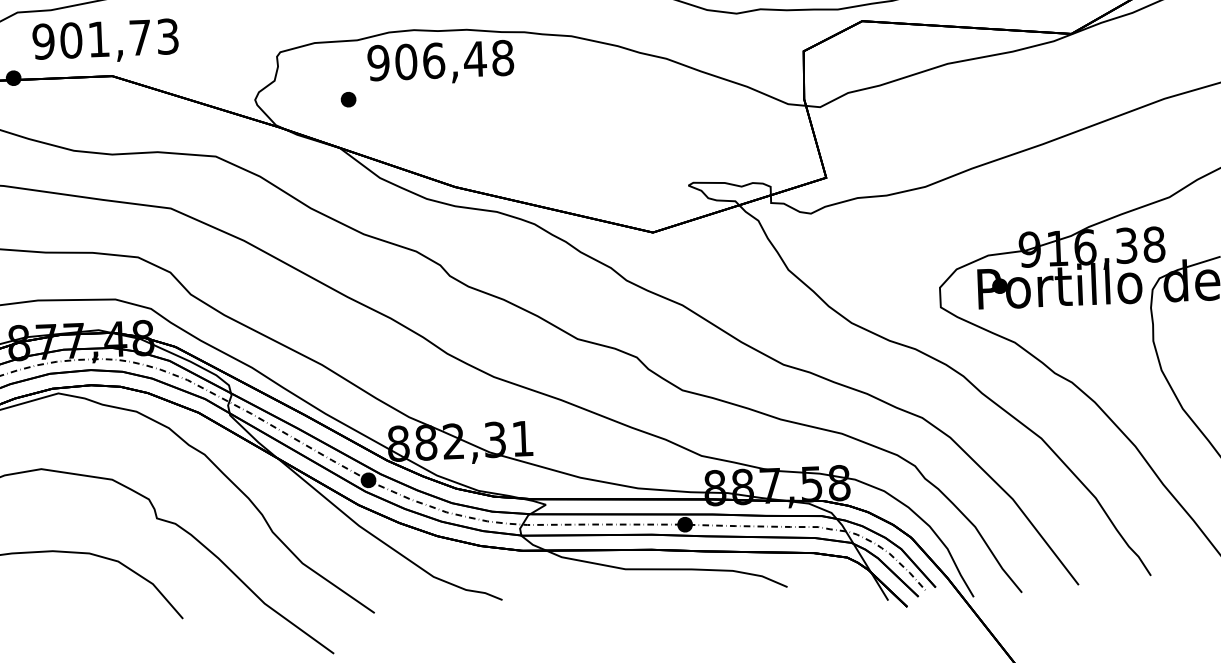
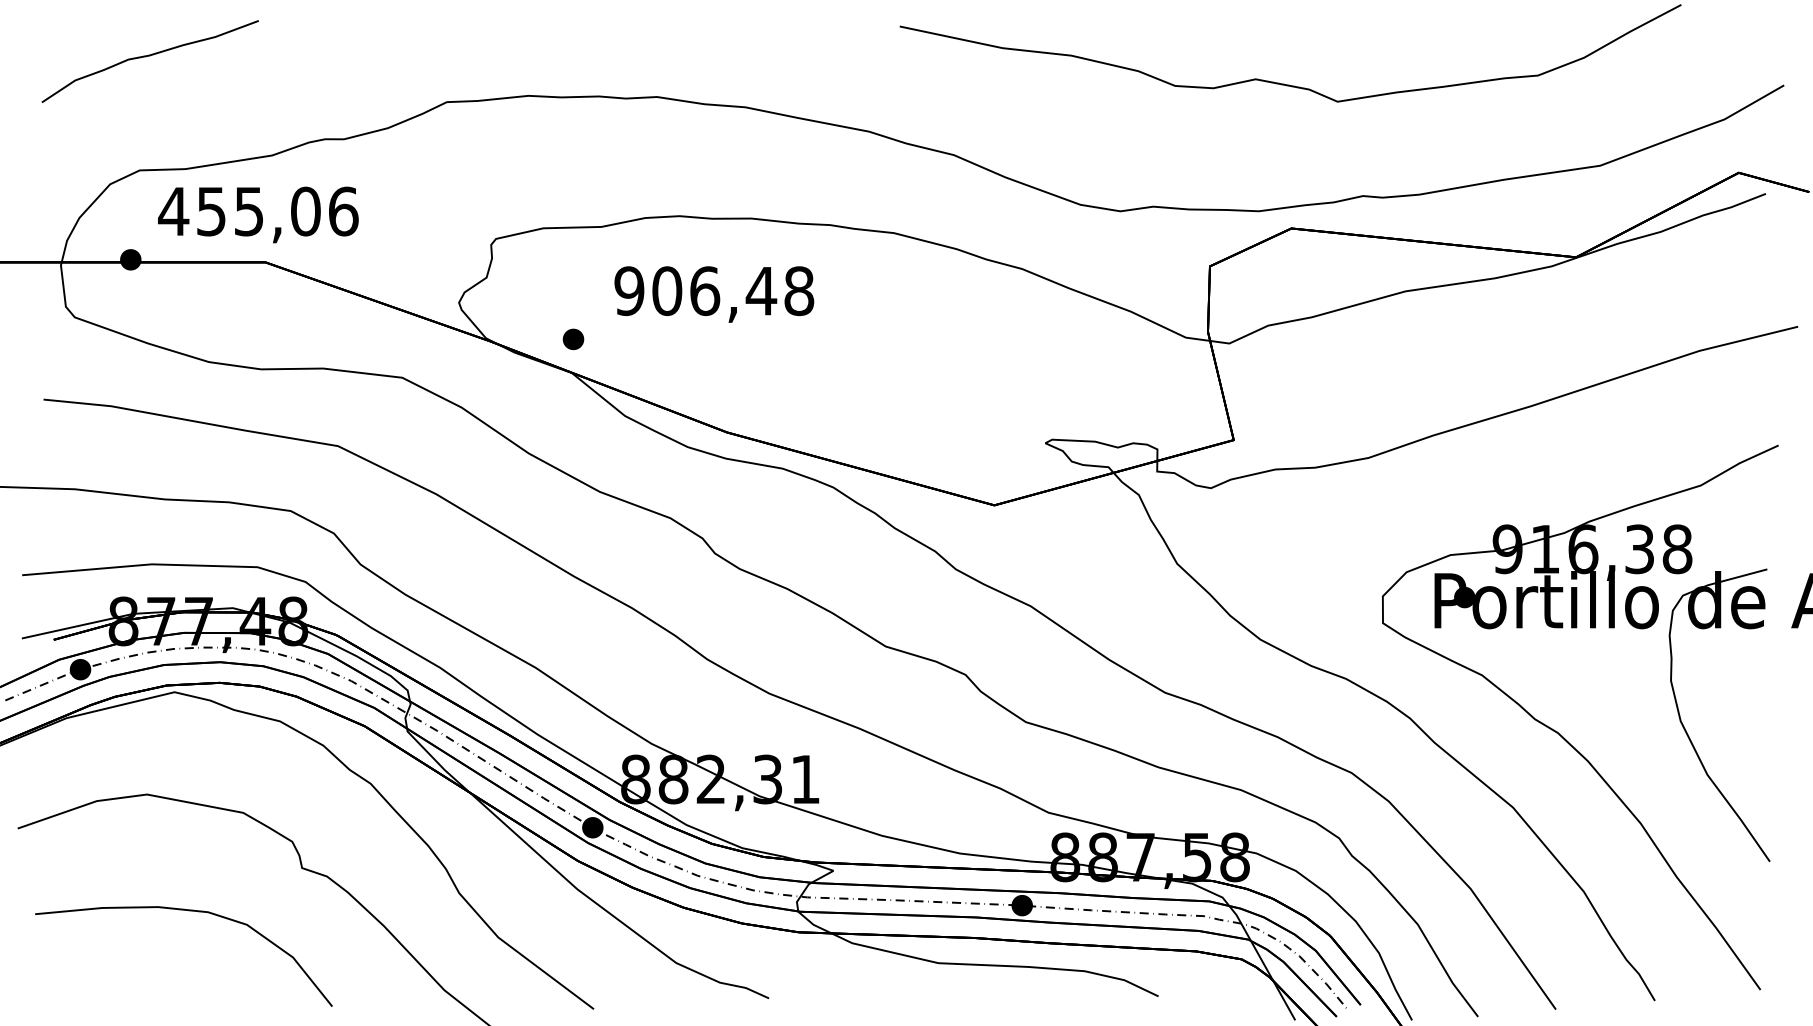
text: (105, 39) -> (258, 211), 901,73 -> 455,06
text: (440, 63) -> (714, 294), moved
part: (348, 99) -> (573, 339), moved

